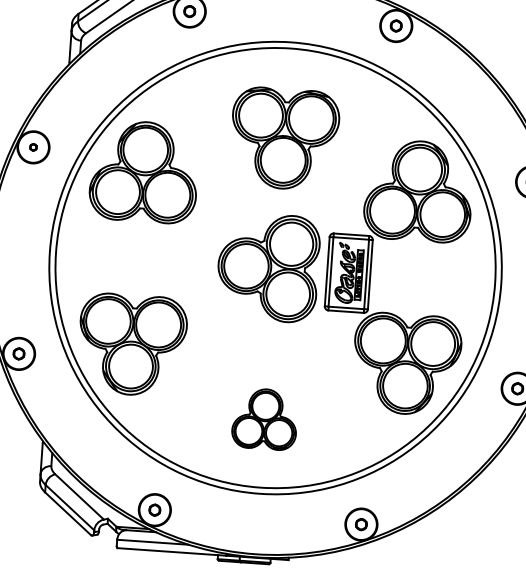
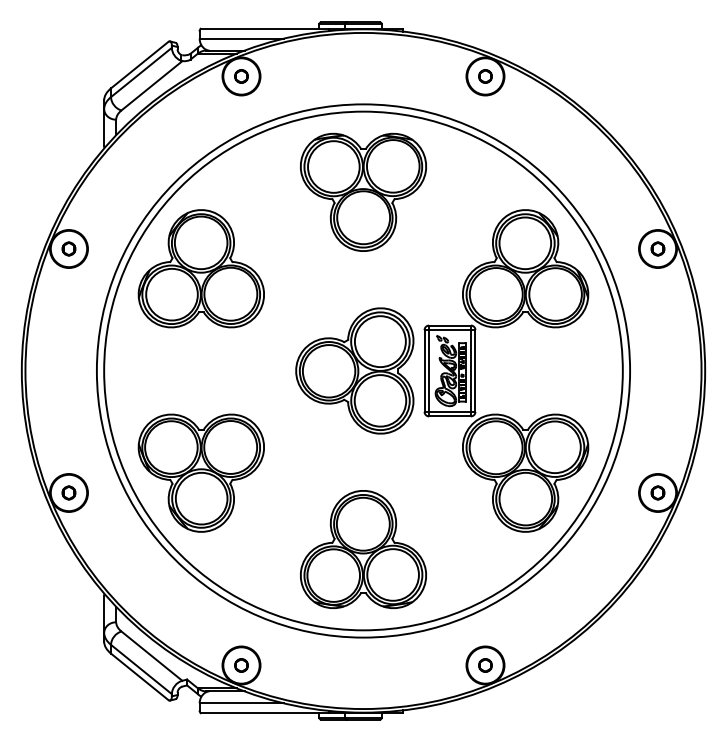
part: (284, 138) -> (363, 191), moved
circle: (33, 146) -> (68, 248), size x1.67
part: (265, 419) -> (363, 549), size x1.67

